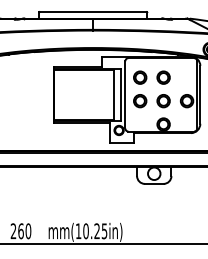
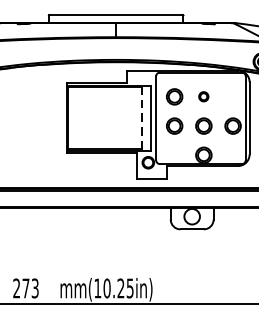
circle: (163, 77) -> (203, 96), size x0.6
line: (114, 94) -> (142, 117), solid -> dashed
text: (24, 231) -> (30, 288), 260 -> 273

